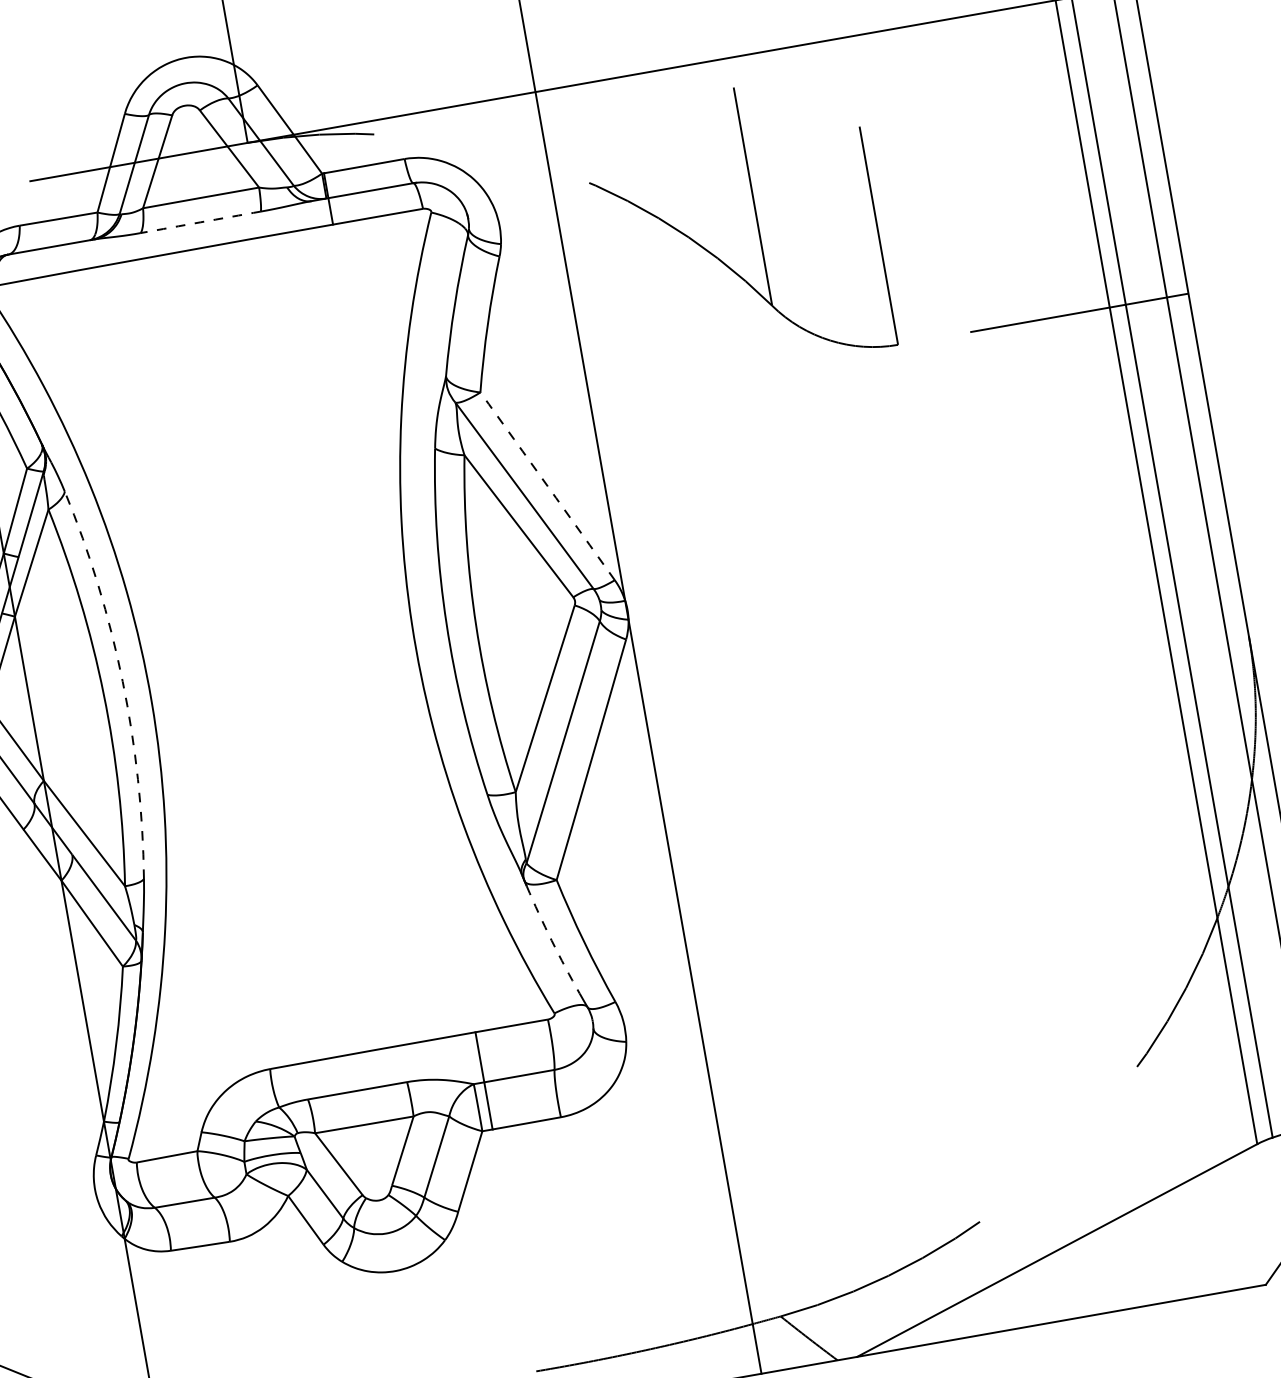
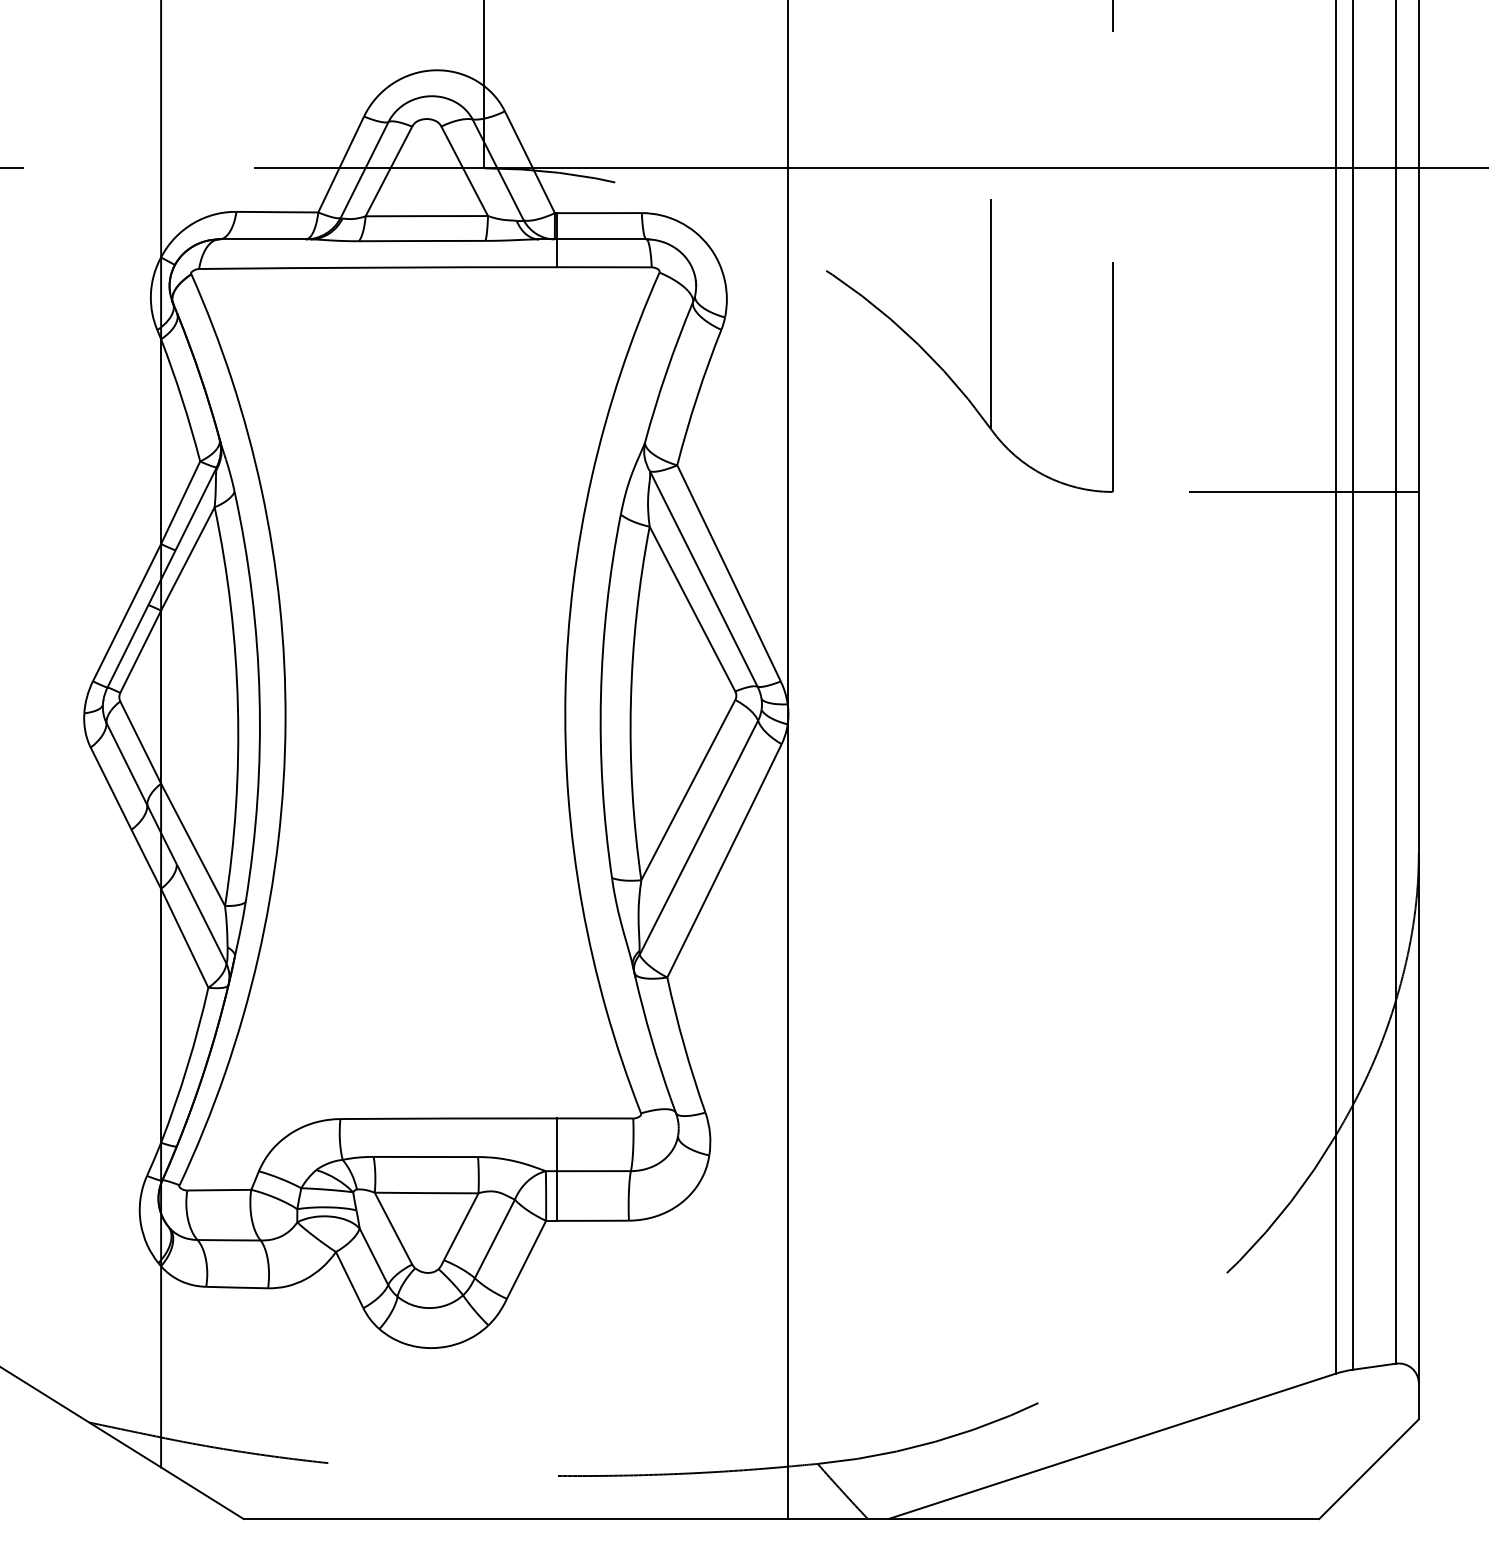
arc: (201, 222) -> (422, 241), dashed -> solid
arc: (548, 486) -> (729, 573), dashed -> solid
arc: (122, 681) -> (259, 696), dashed -> solid
arc: (551, 940) -> (651, 1038), dashed -> solid

